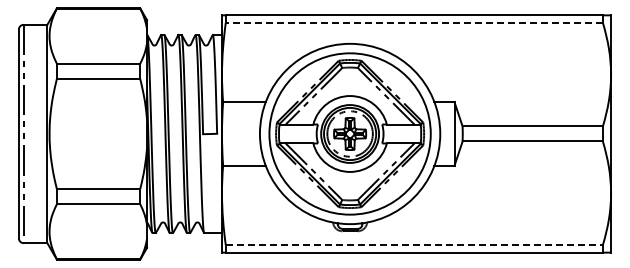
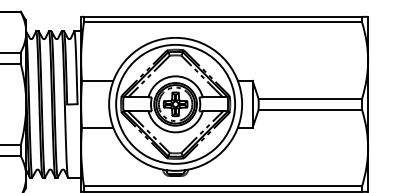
line: (414, 22) -> (223, 22), dashed -> solid
line: (414, 245) -> (223, 186), dashed -> solid

